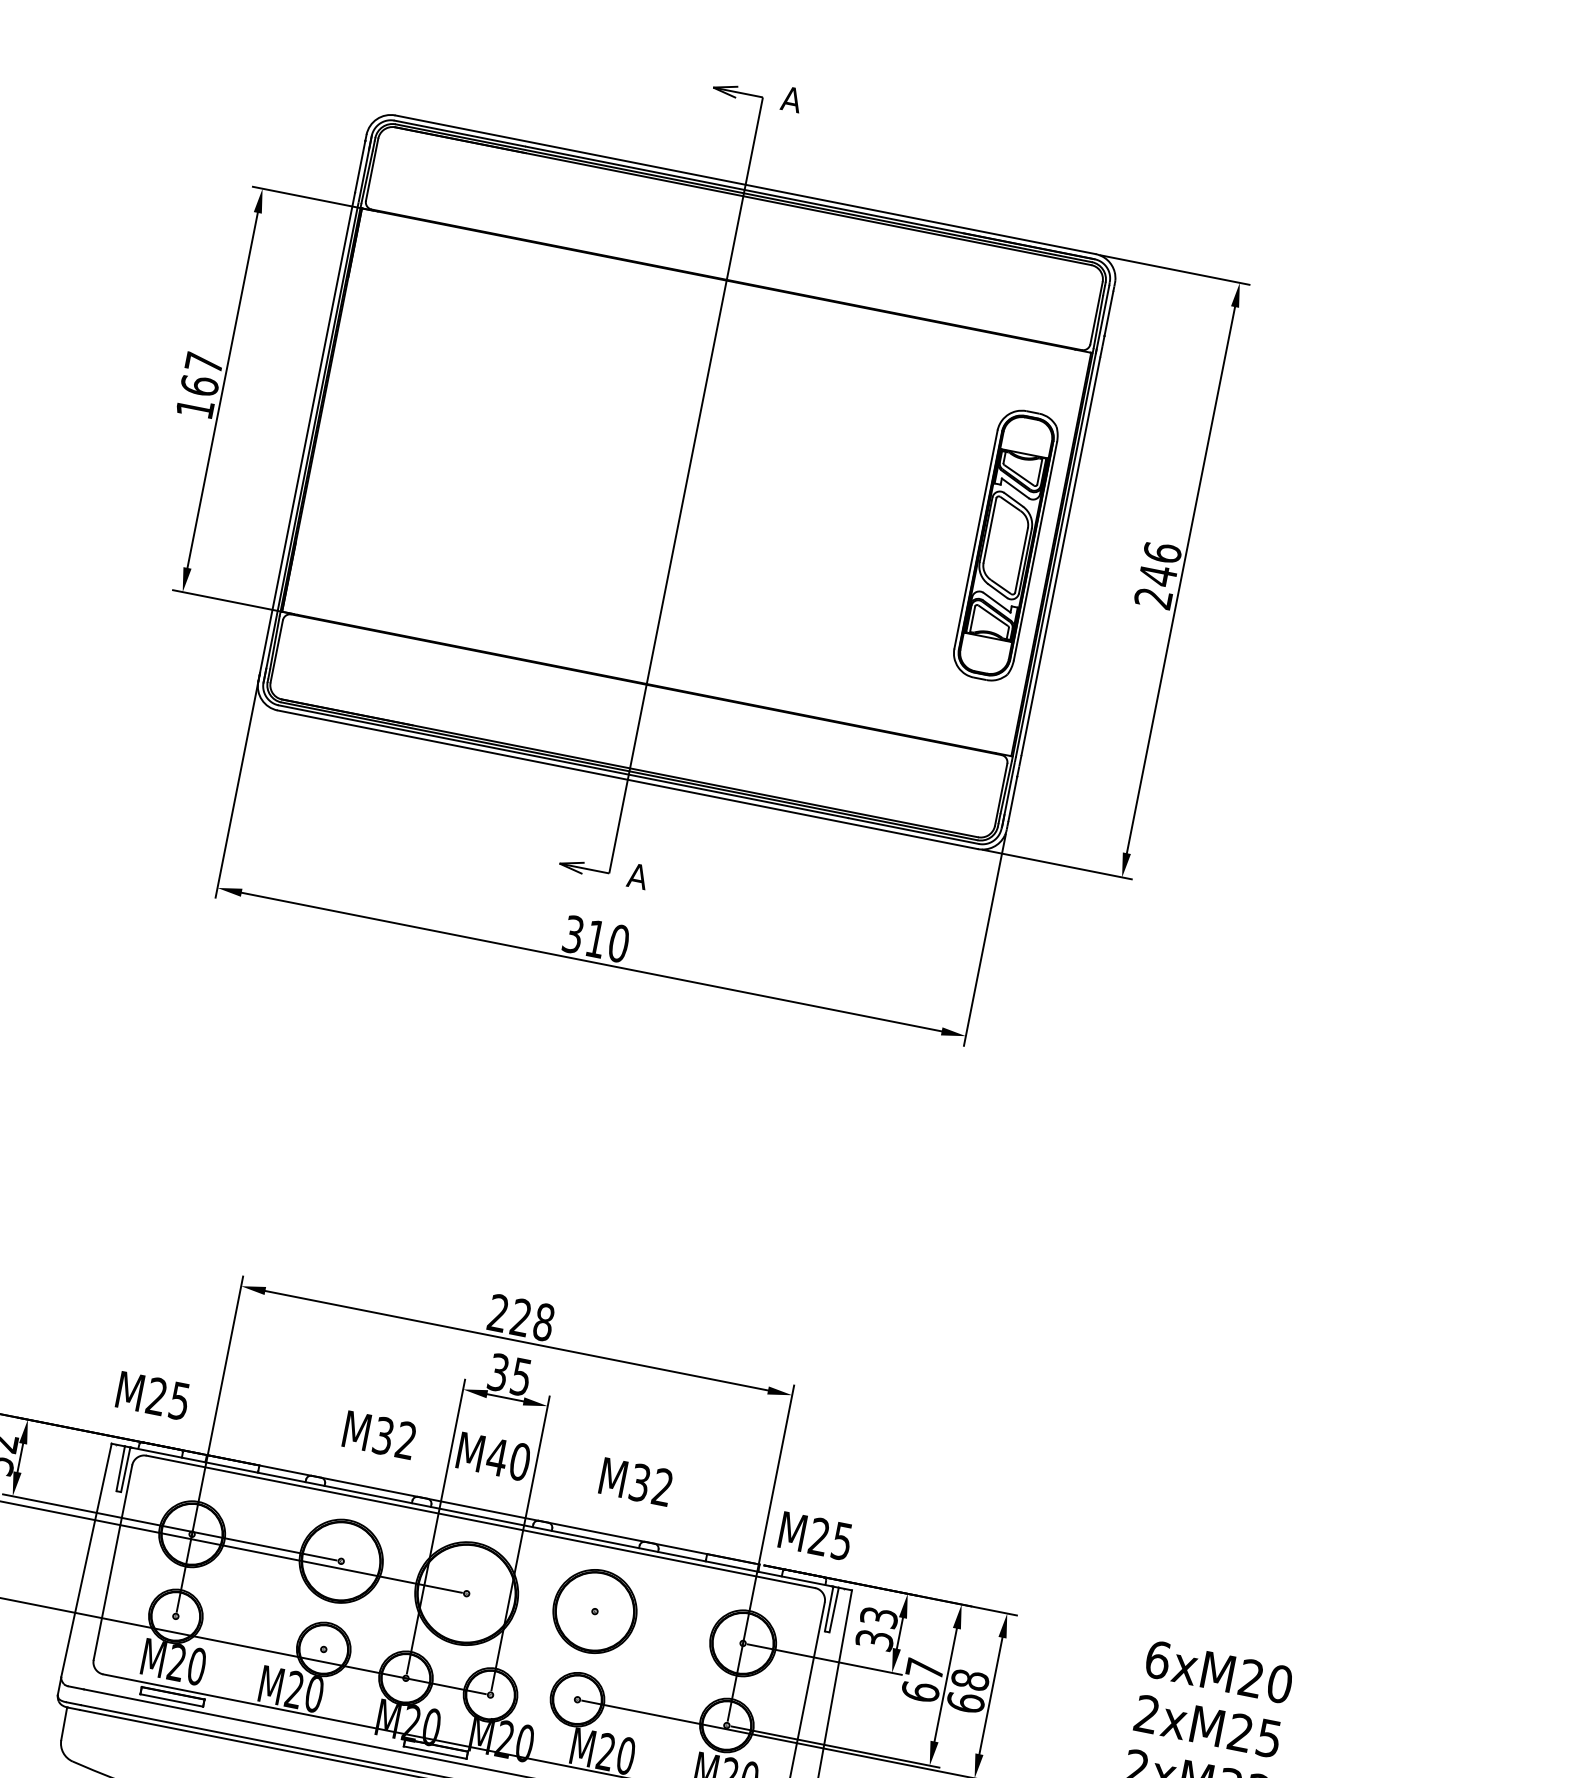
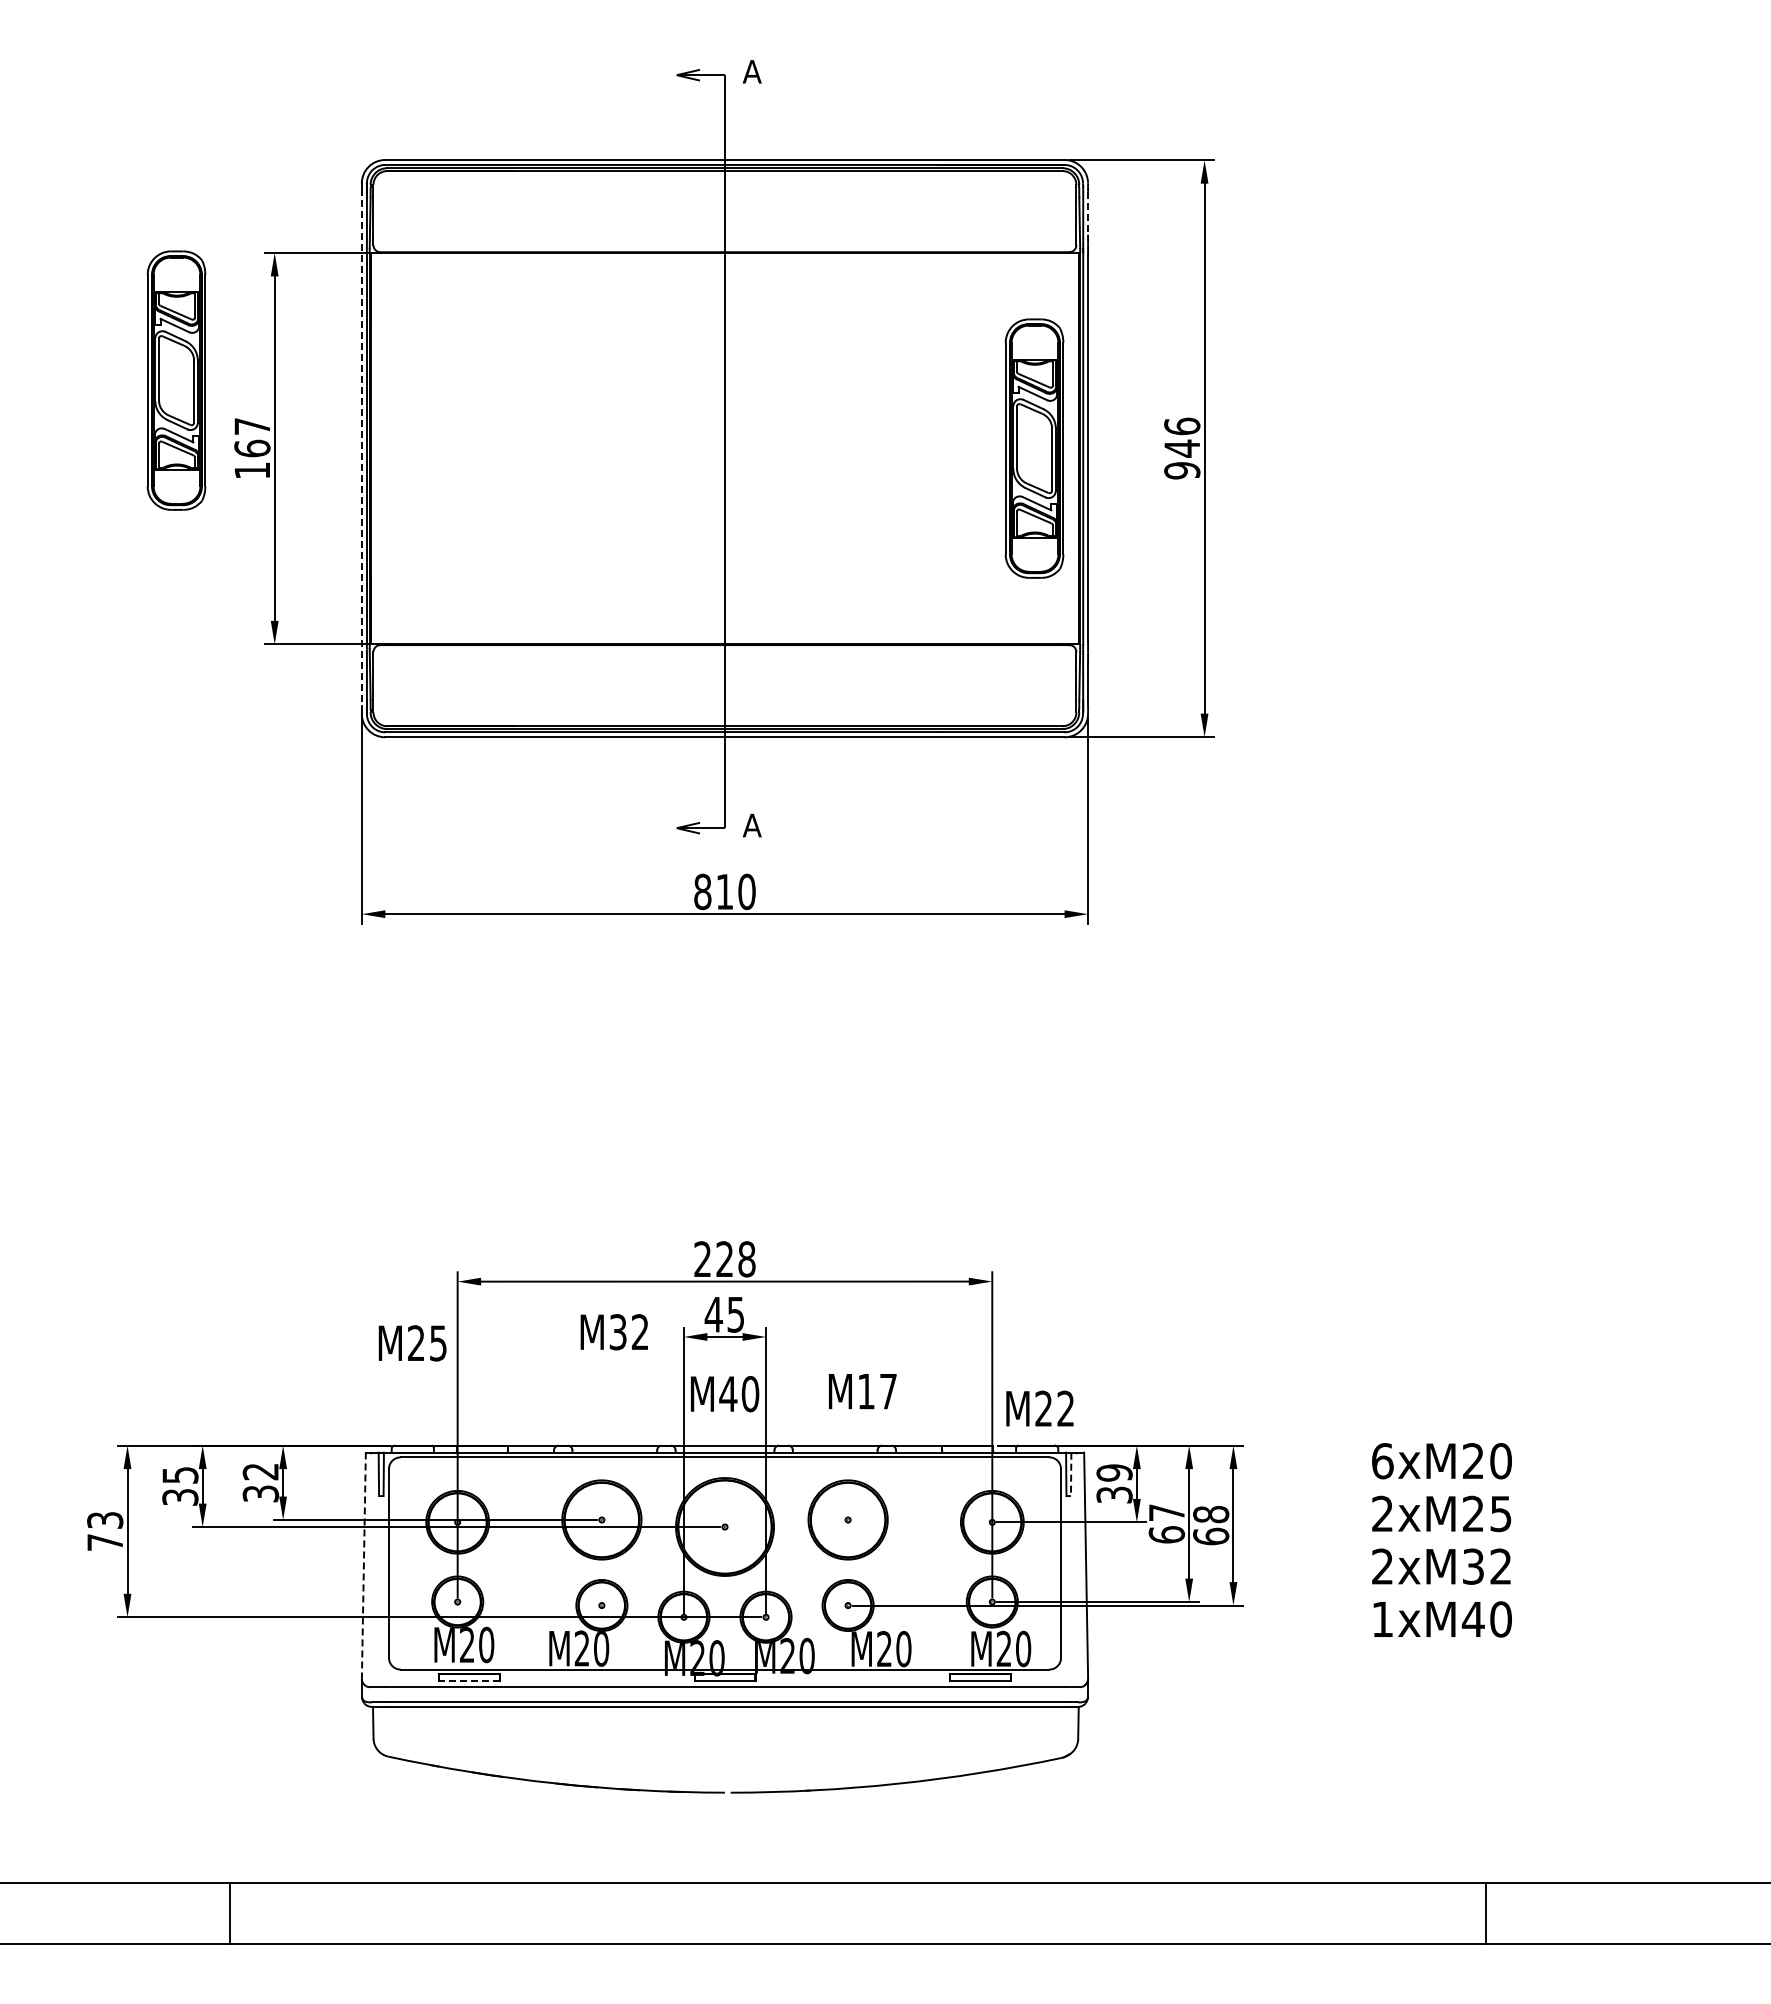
part: (135, 300) -> (176, 380), added
line: (1109, 314) -> (1088, 213), solid -> dashed
line: (311, 408) -> (361, 449), solid -> dashed
text: (1153, 598) -> (1182, 470), 246 -> 946
text: (573, 934) -> (702, 891), 310 -> 810
text: (498, 1372) -> (713, 1314), 35 -> 45
text: (152, 1396) -> (412, 1343), moved
text: (378, 1435) -> (613, 1332), moved
text: (651, 1485) -> (877, 1391), M32 -> M17
text: (841, 1540) -> (1065, 1408), M25 -> M22
line: (86, 1559) -> (363, 1565), solid -> dashed
line: (834, 1610) -> (1071, 1474), solid -> dashed
text: (879, 1616) -> (1114, 1472), 33 -> 39
line: (170, 1700) -> (468, 1681), solid -> dashed

